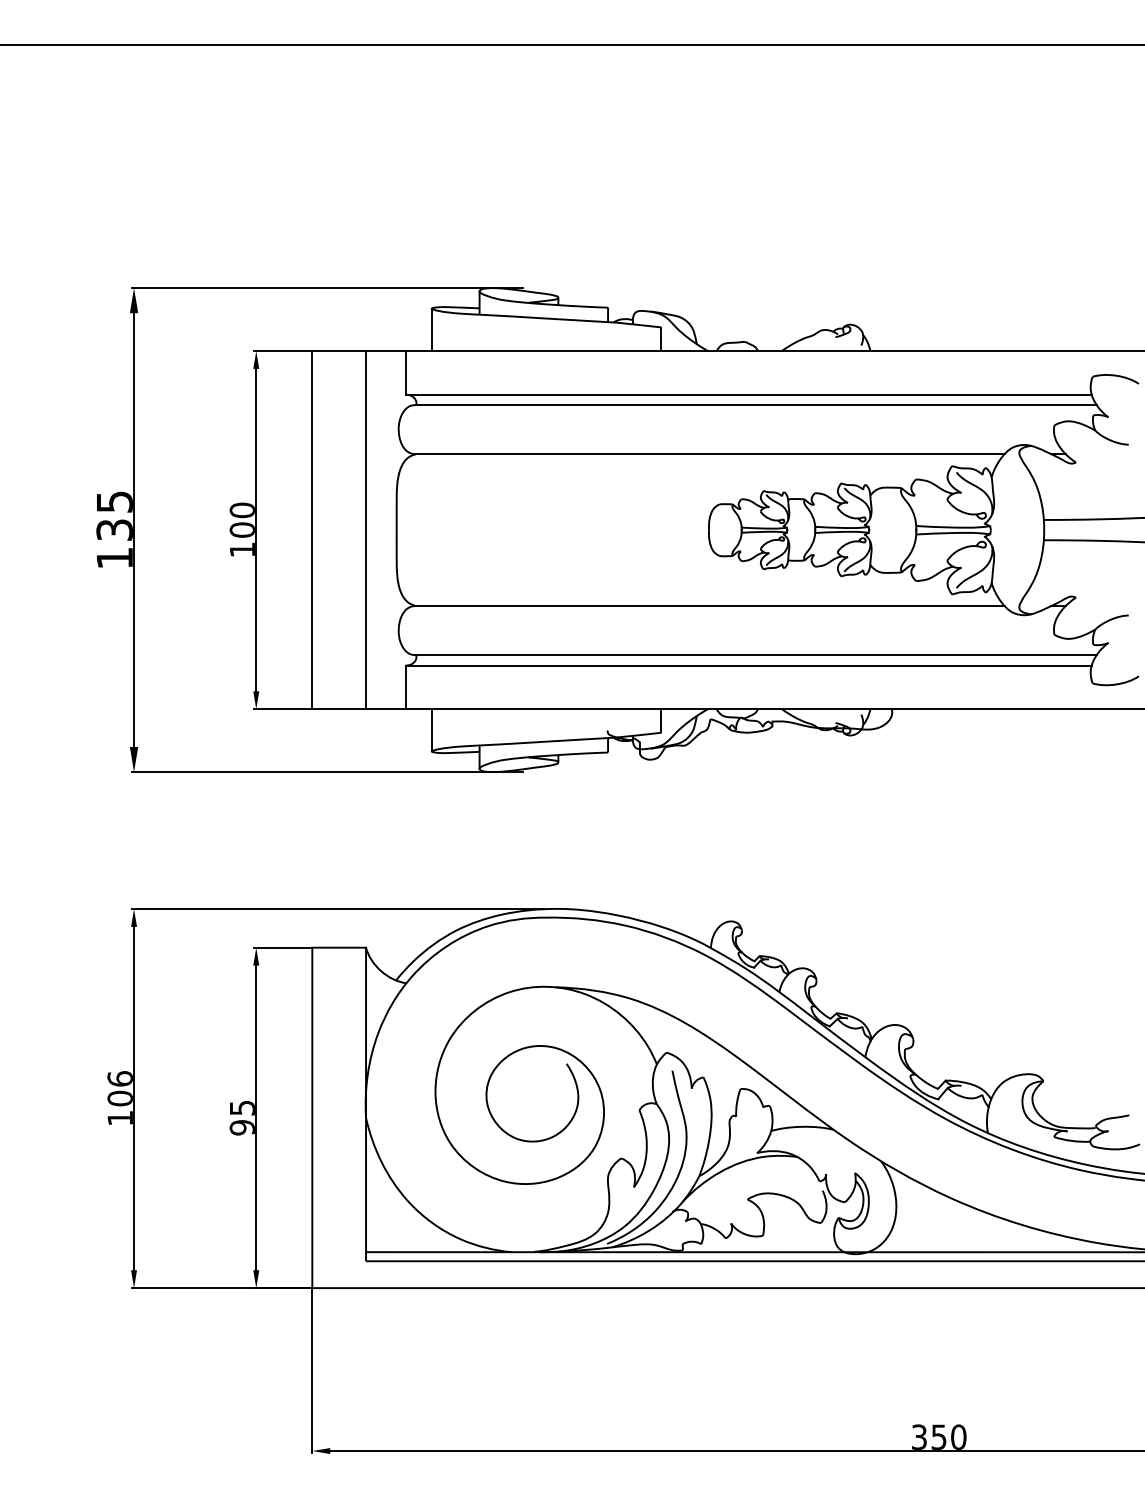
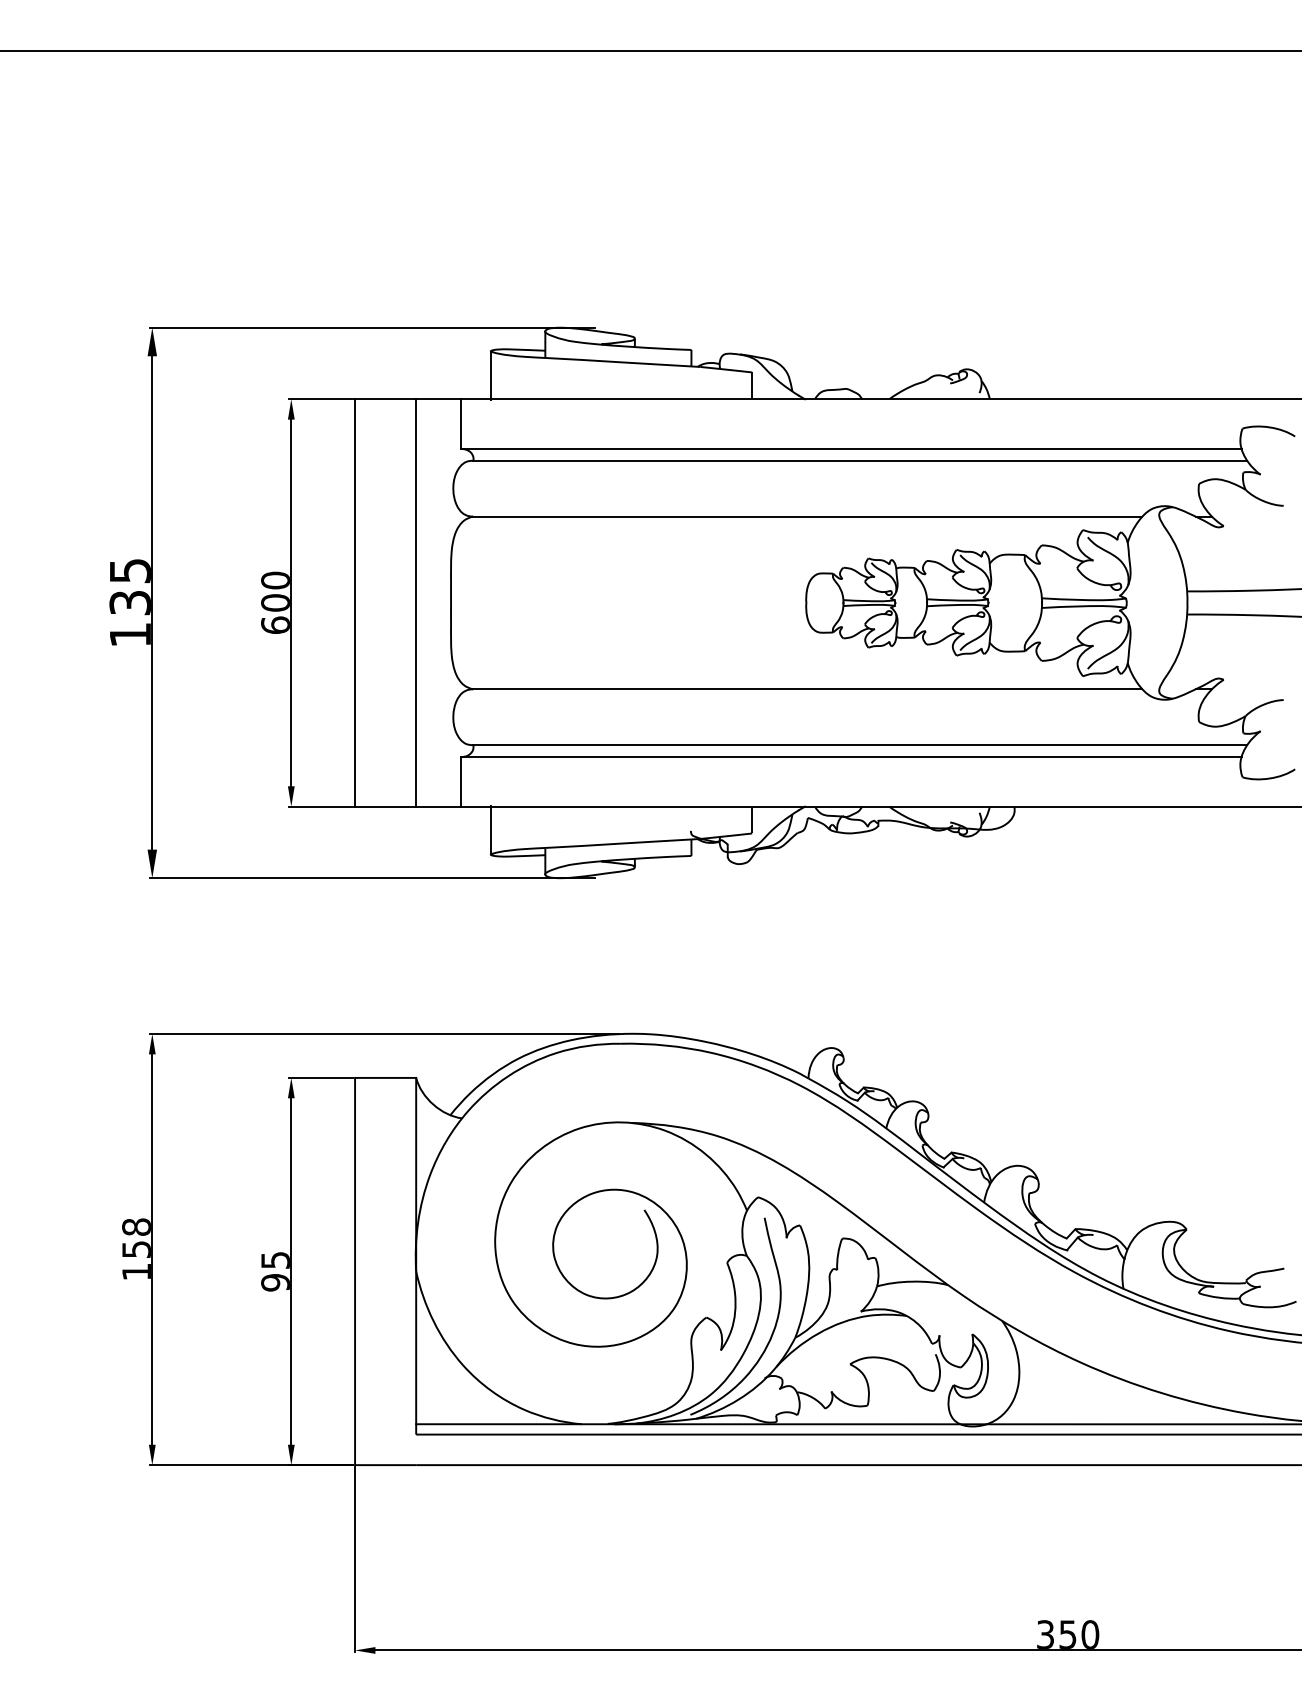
text: (241, 549) -> (274, 625), 100 -> 600
text: (119, 1088) -> (135, 1238), 106 -> 158

